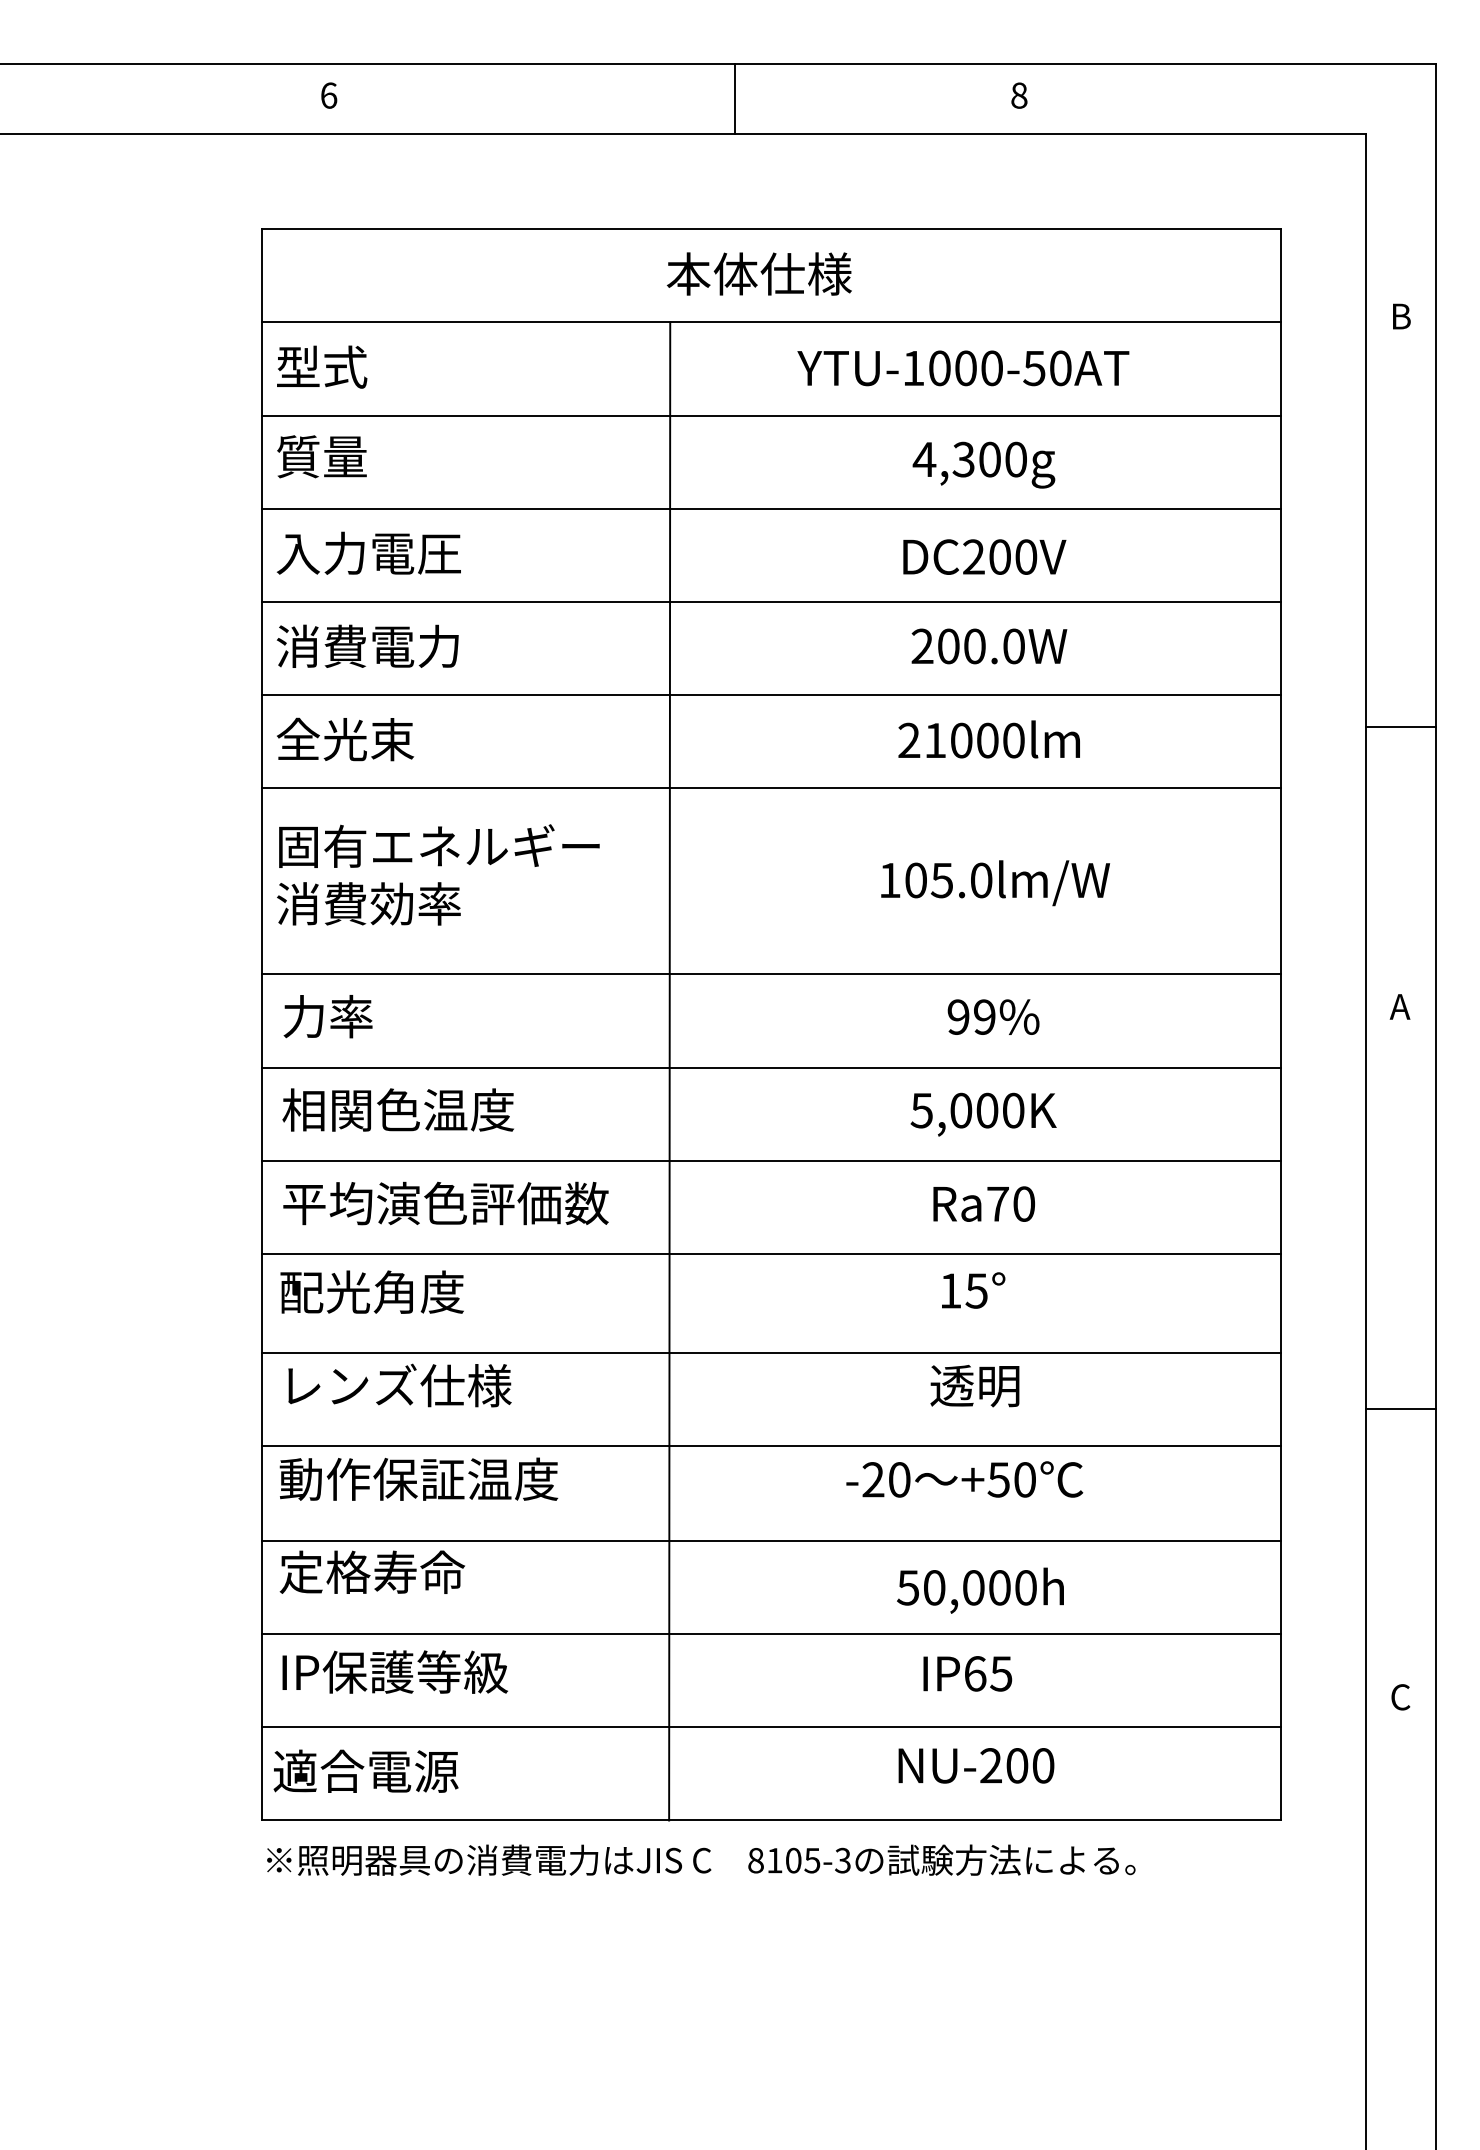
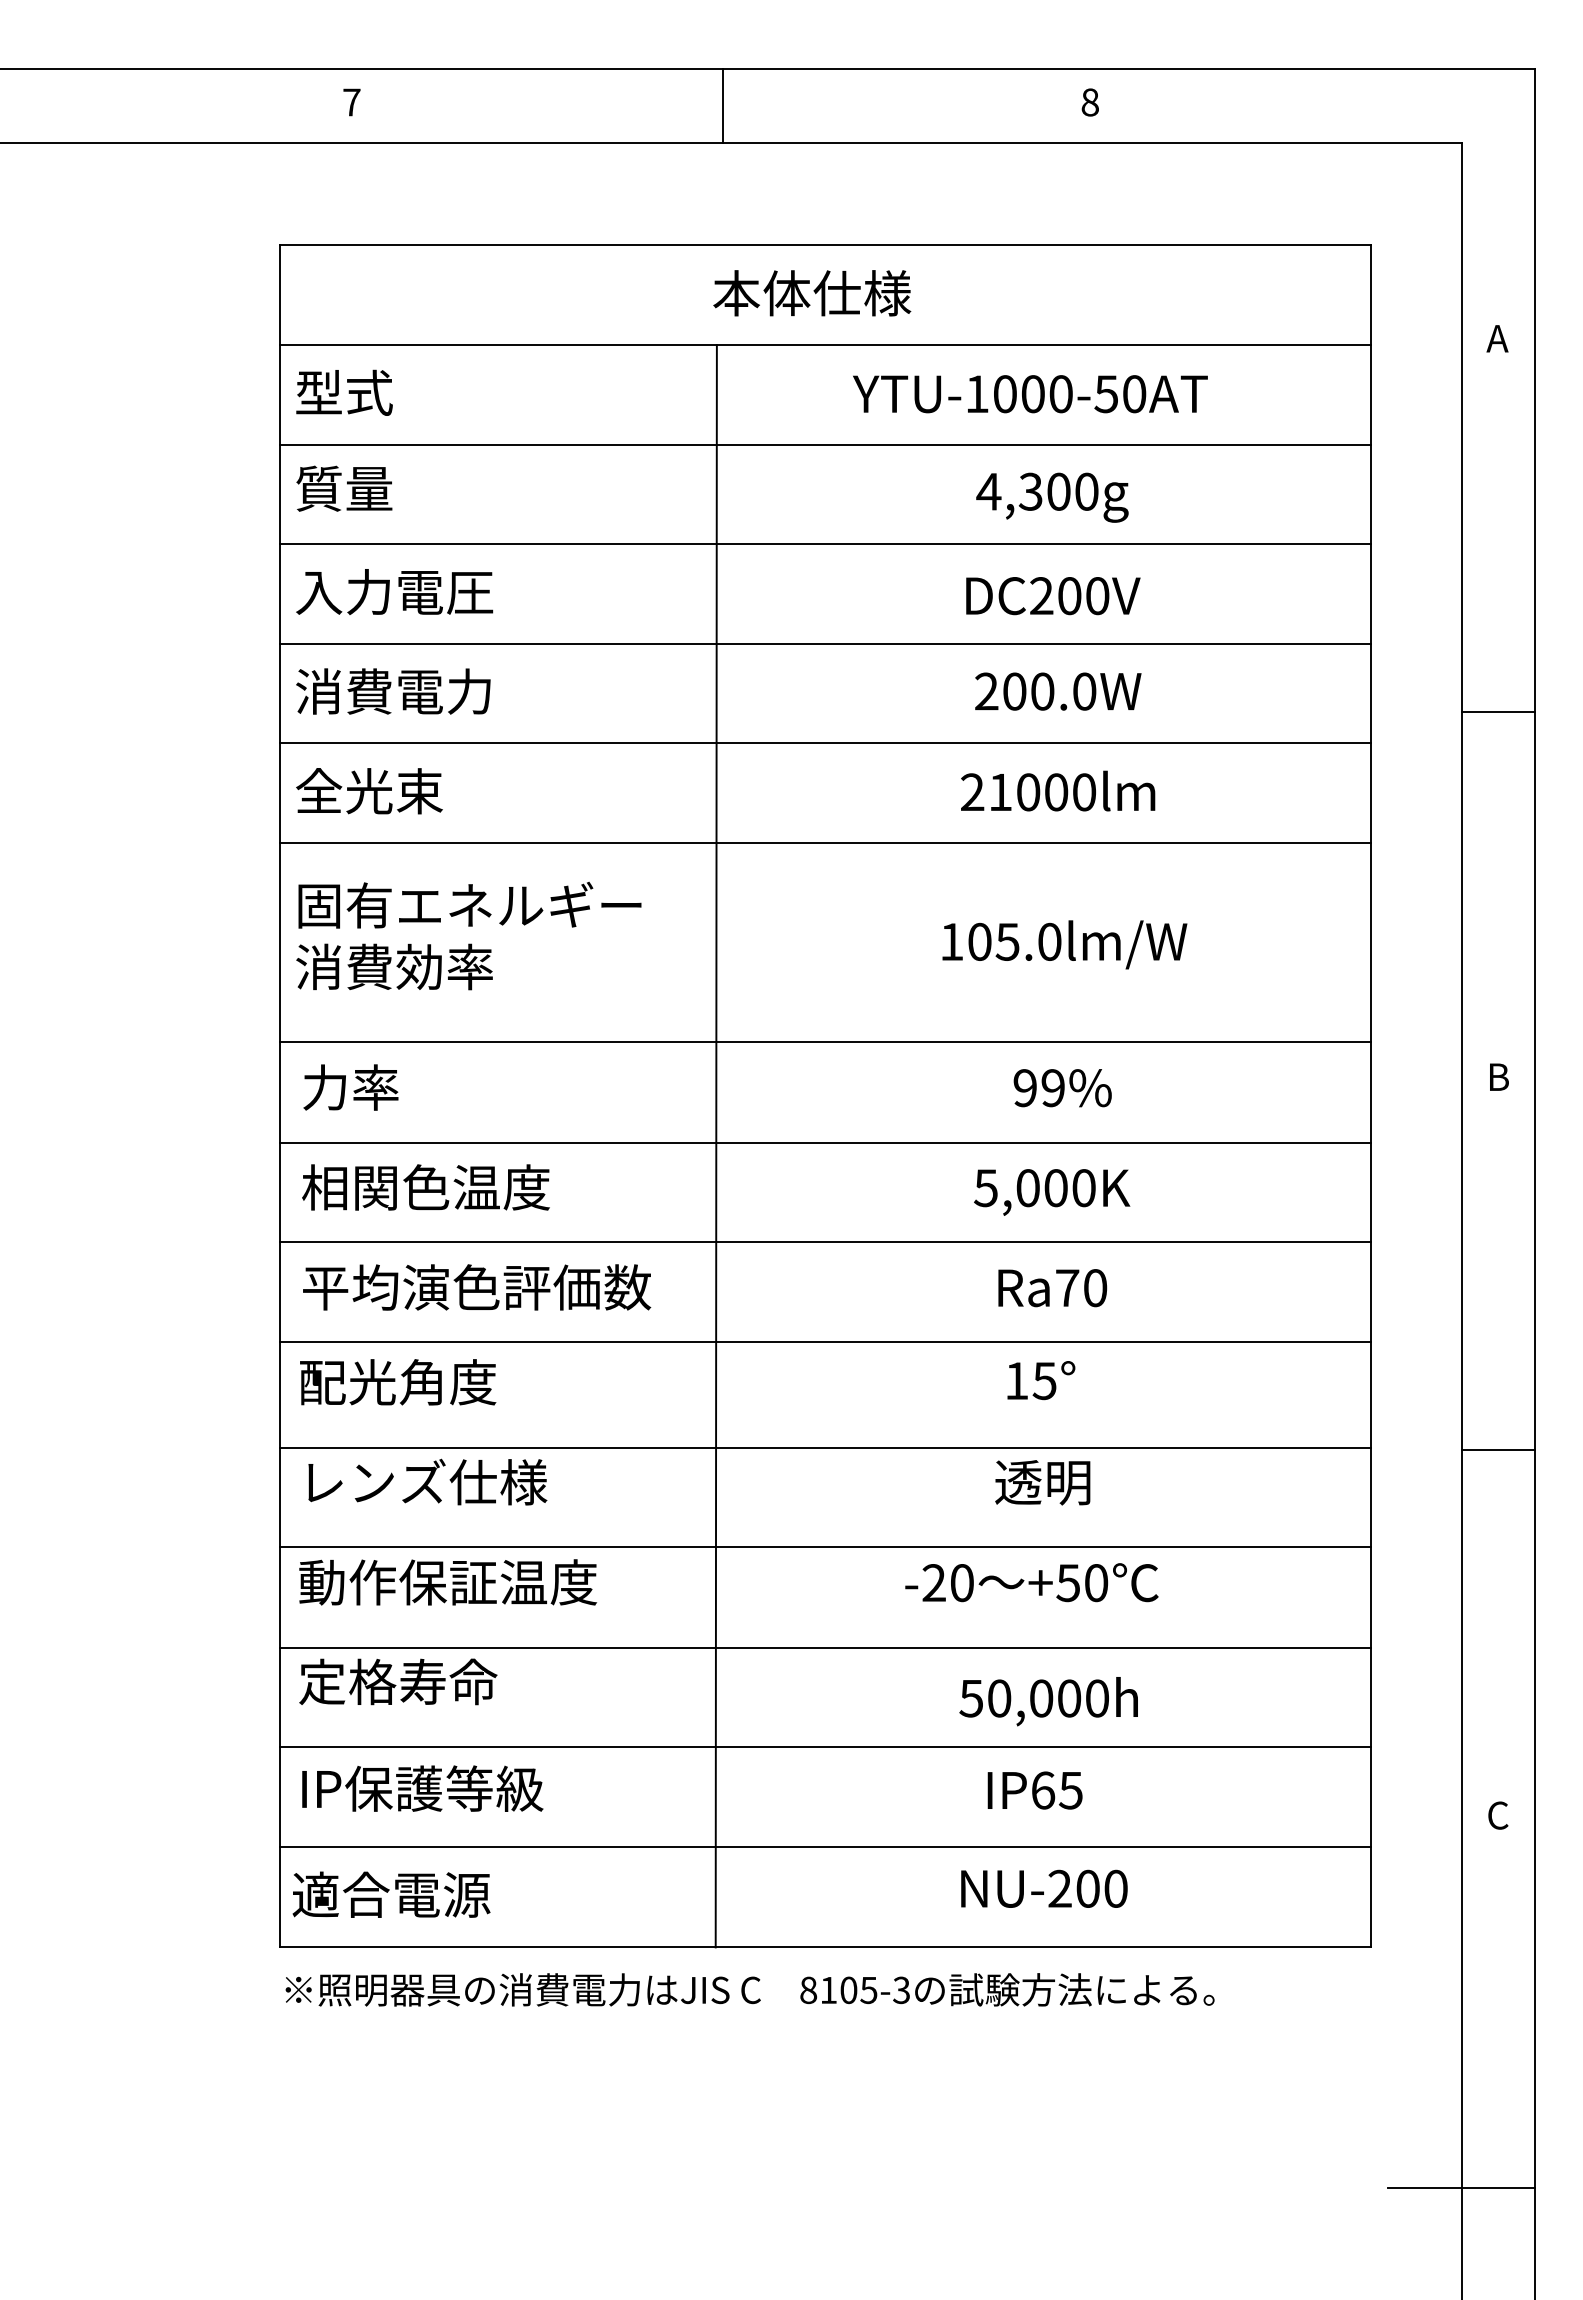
text: (329, 95) -> (352, 102), 6 -> 7
line: (735, 98) -> (723, 105), moved
text: (1399, 316) -> (1496, 338), B -> A
line: (1400, 727) -> (1497, 711), moved
text: (1399, 1006) -> (1496, 1076), A -> B
line: (1400, 1409) -> (1497, 1450), moved
line: (1366, 2045) -> (1461, 2188), added

